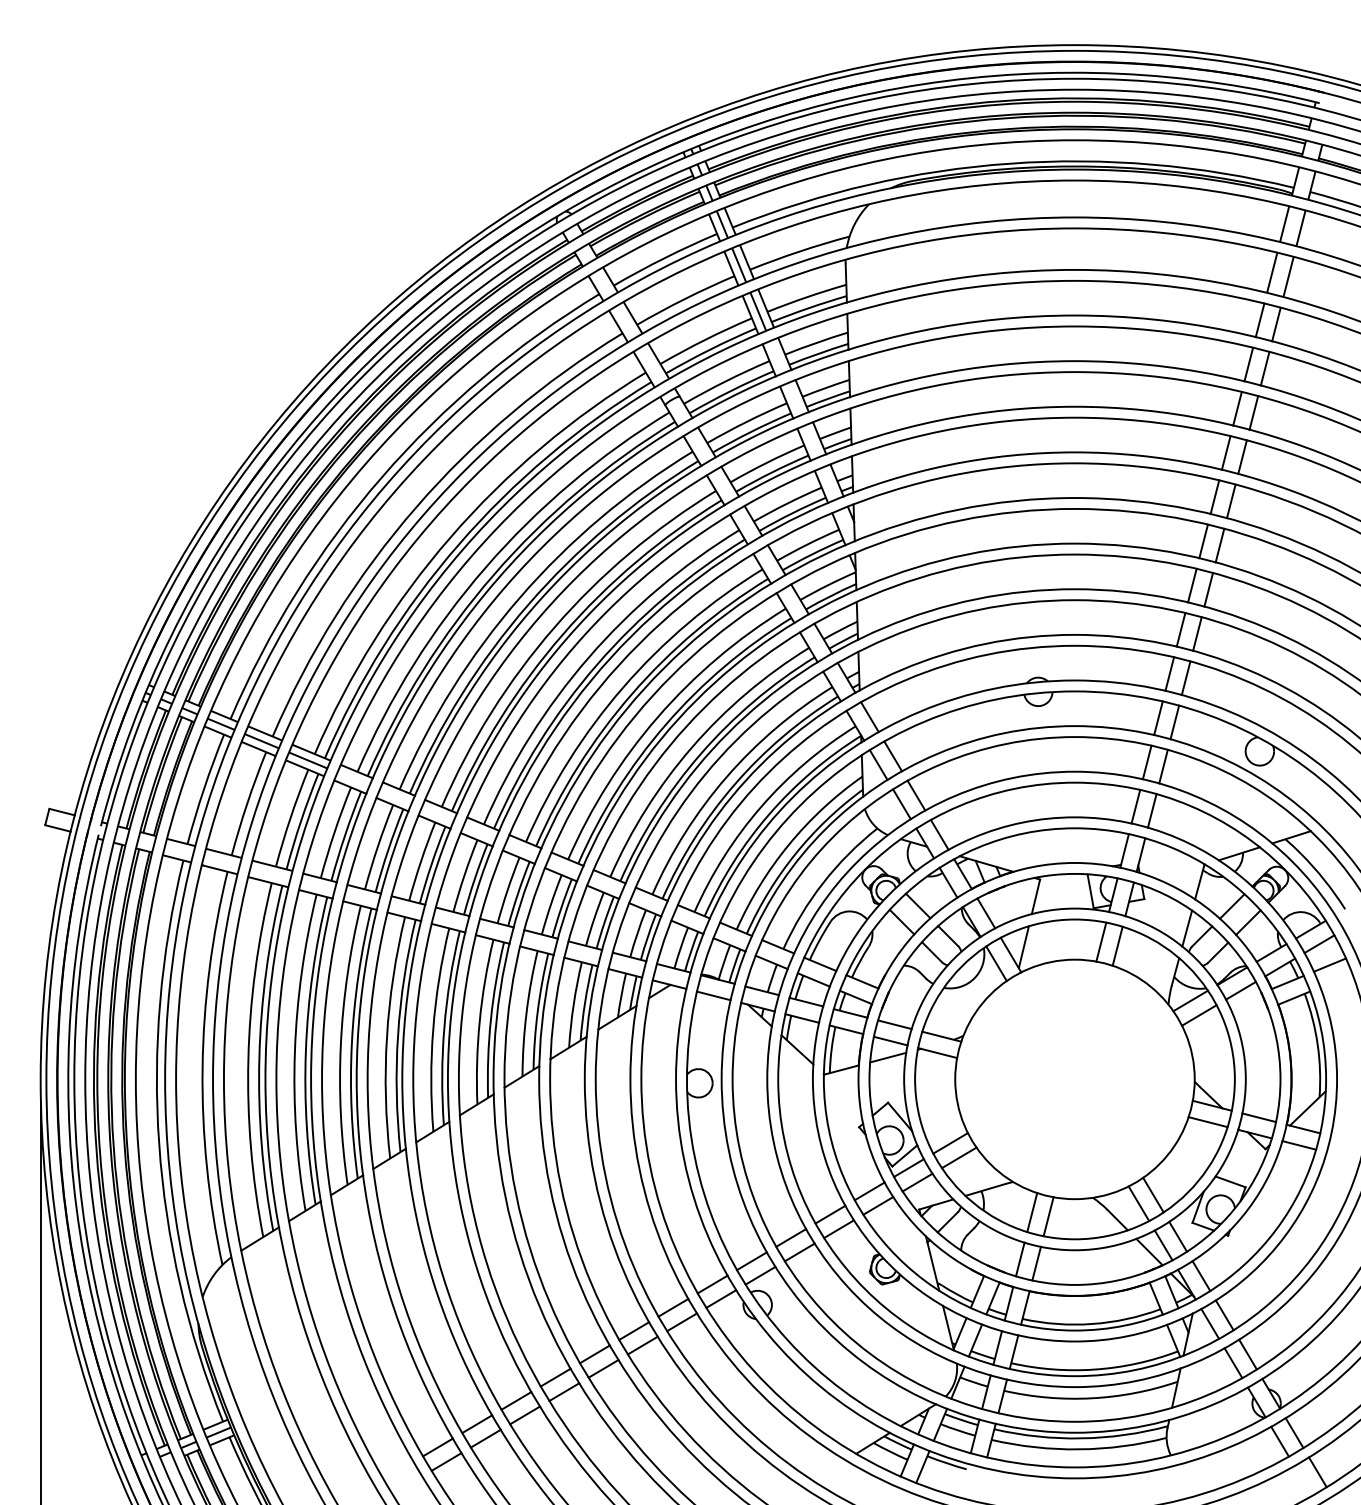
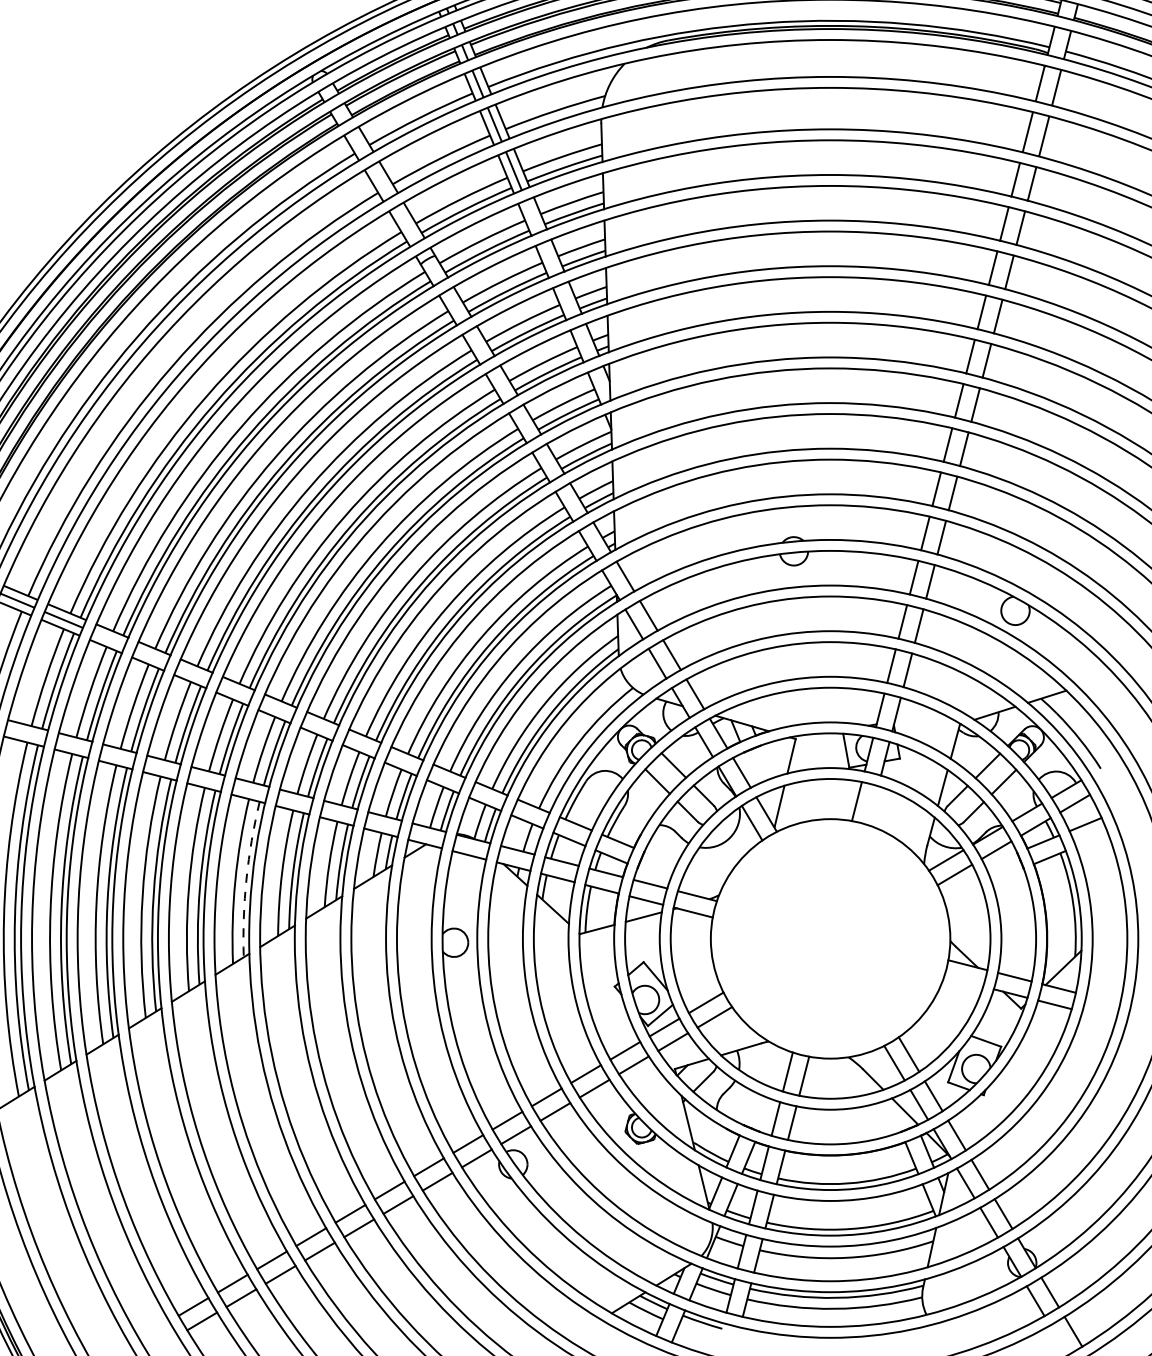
line: (1117, 945) -> (873, 804), removed
arc: (490, 1019) -> (246, 878), solid -> dashed
line: (1207, 1122) -> (963, 981), removed

